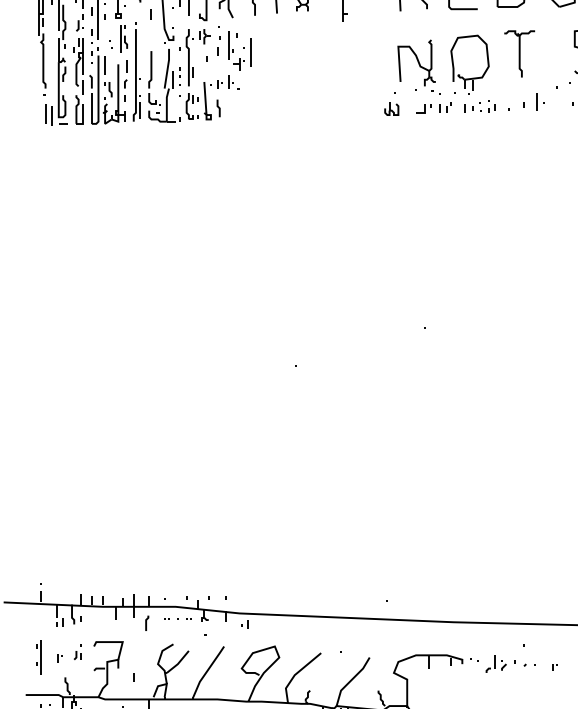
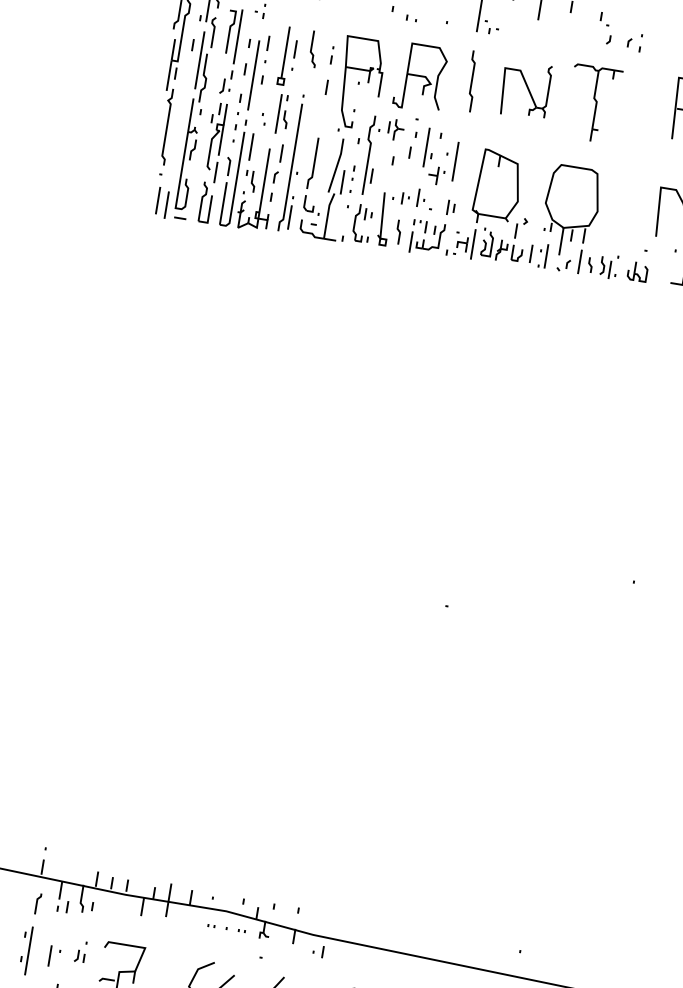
part: (302, 80) -> (520, 212), added
line: (146, 622) -> (37, 902), moved
part: (59, 658) -> (54, 956), size x1.67

